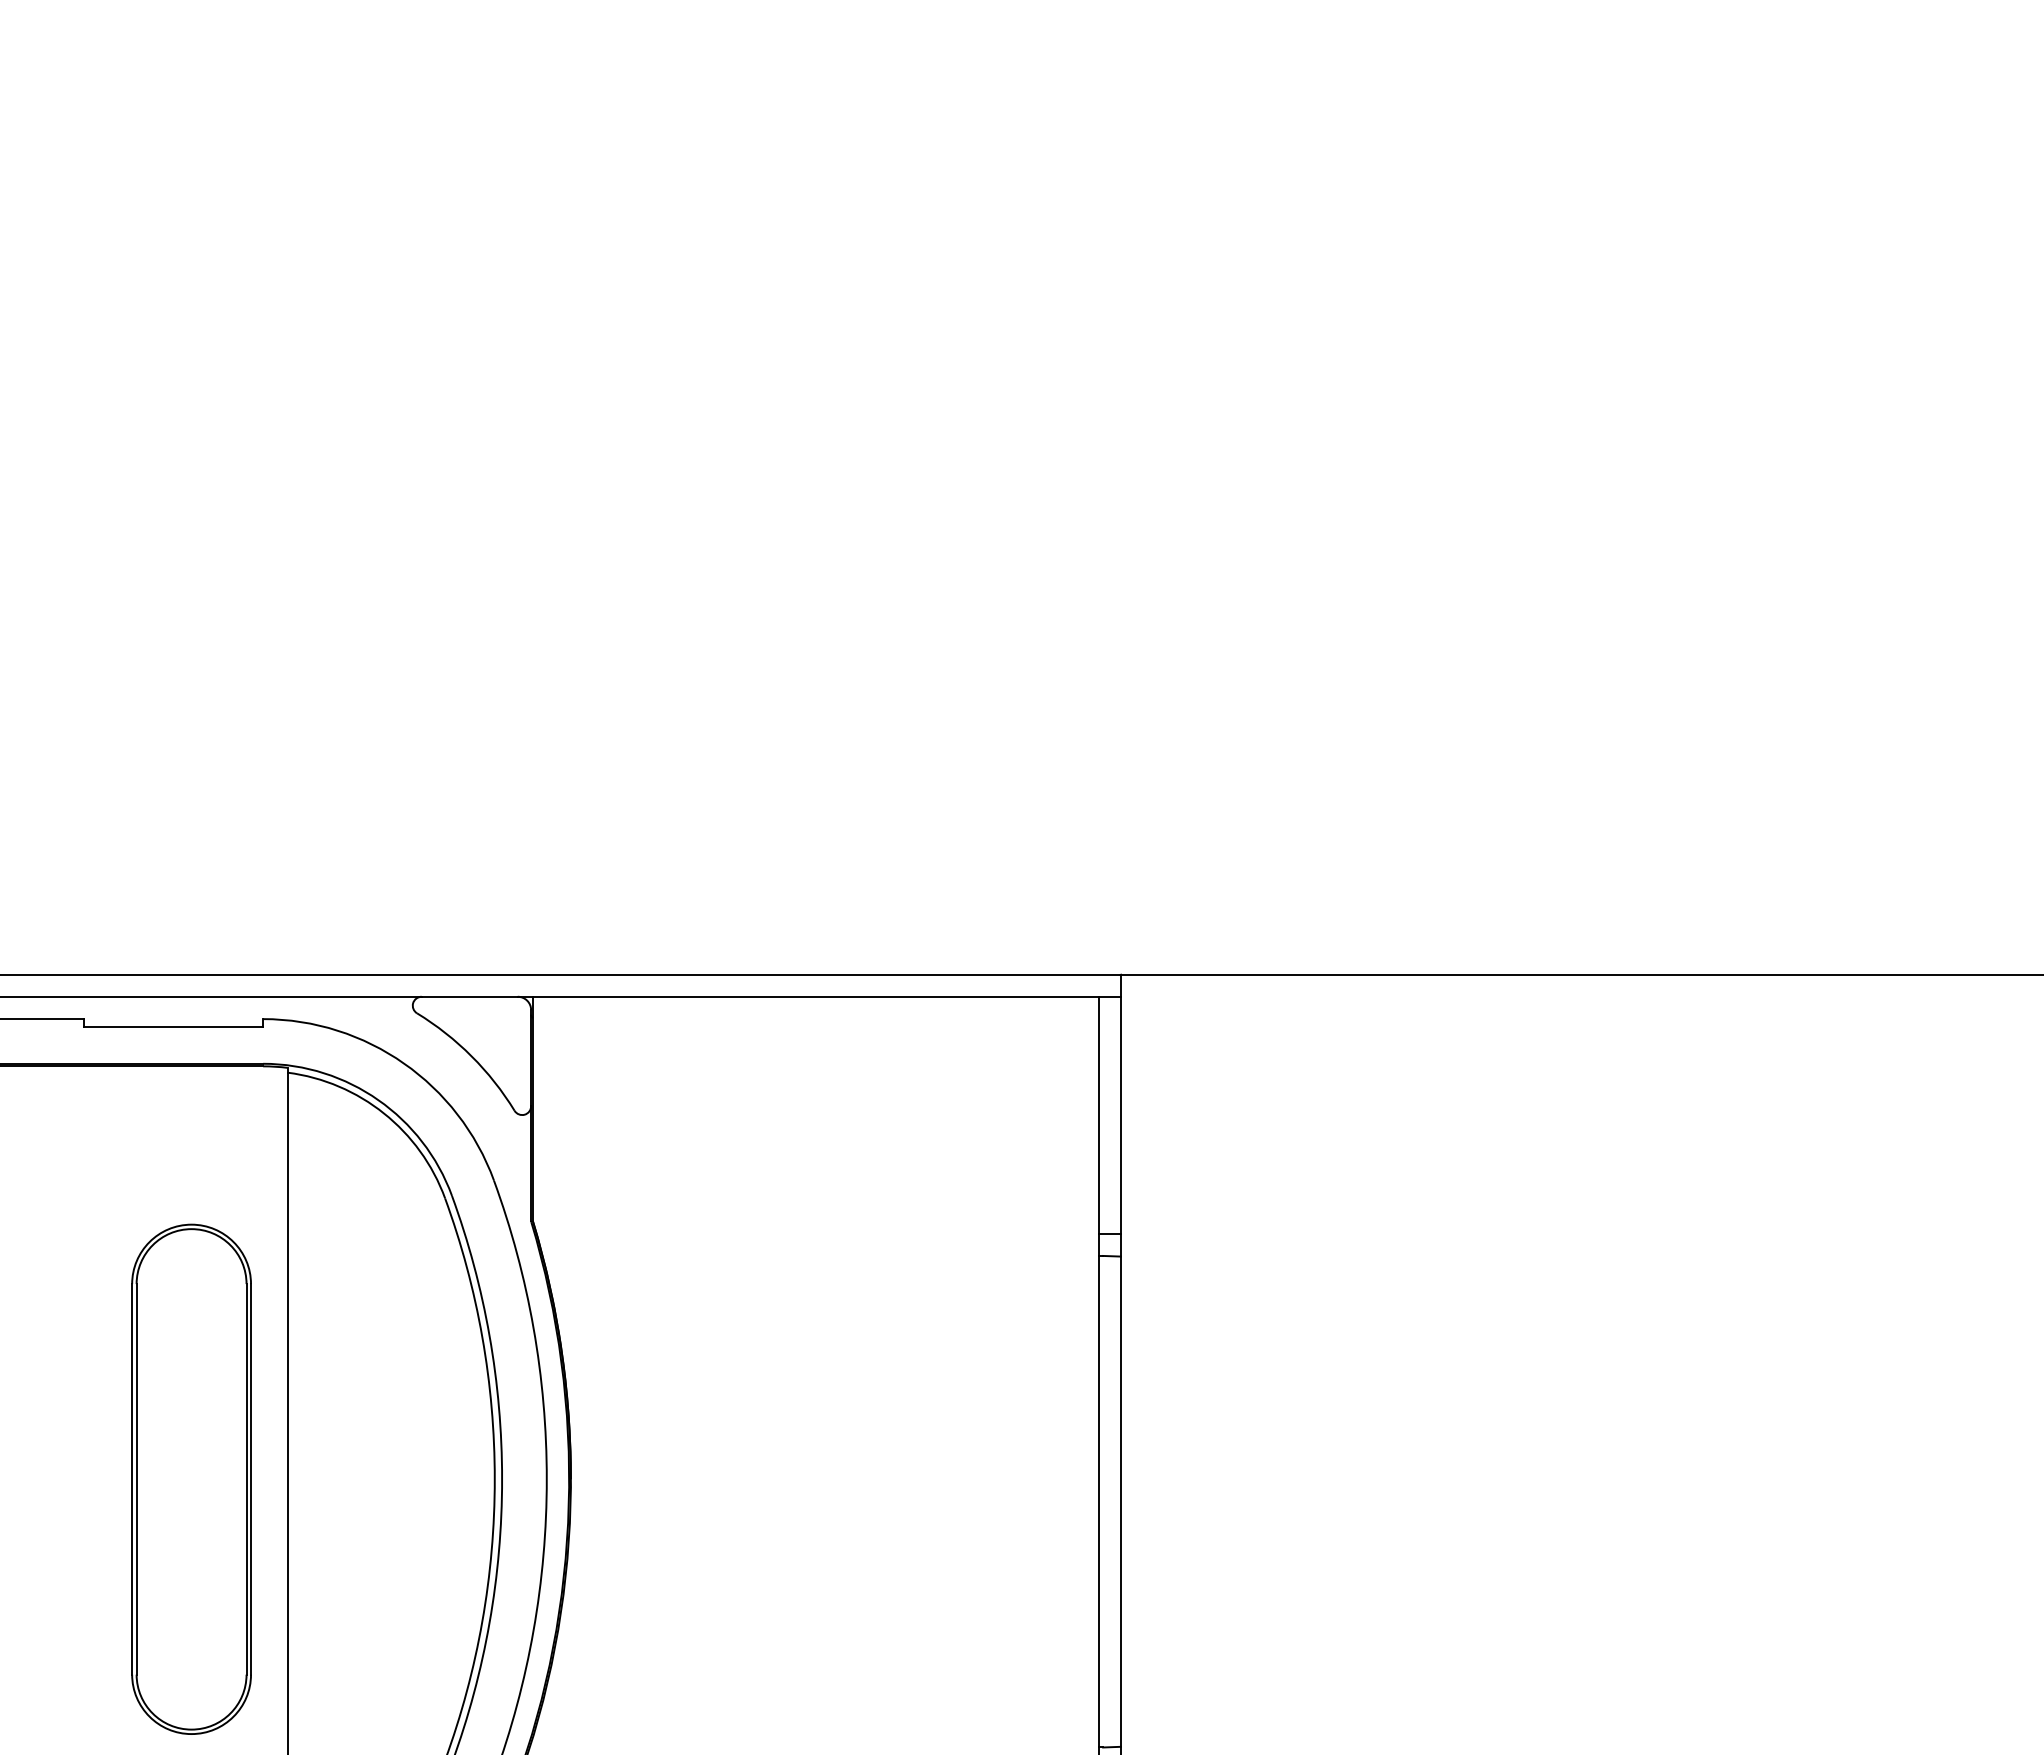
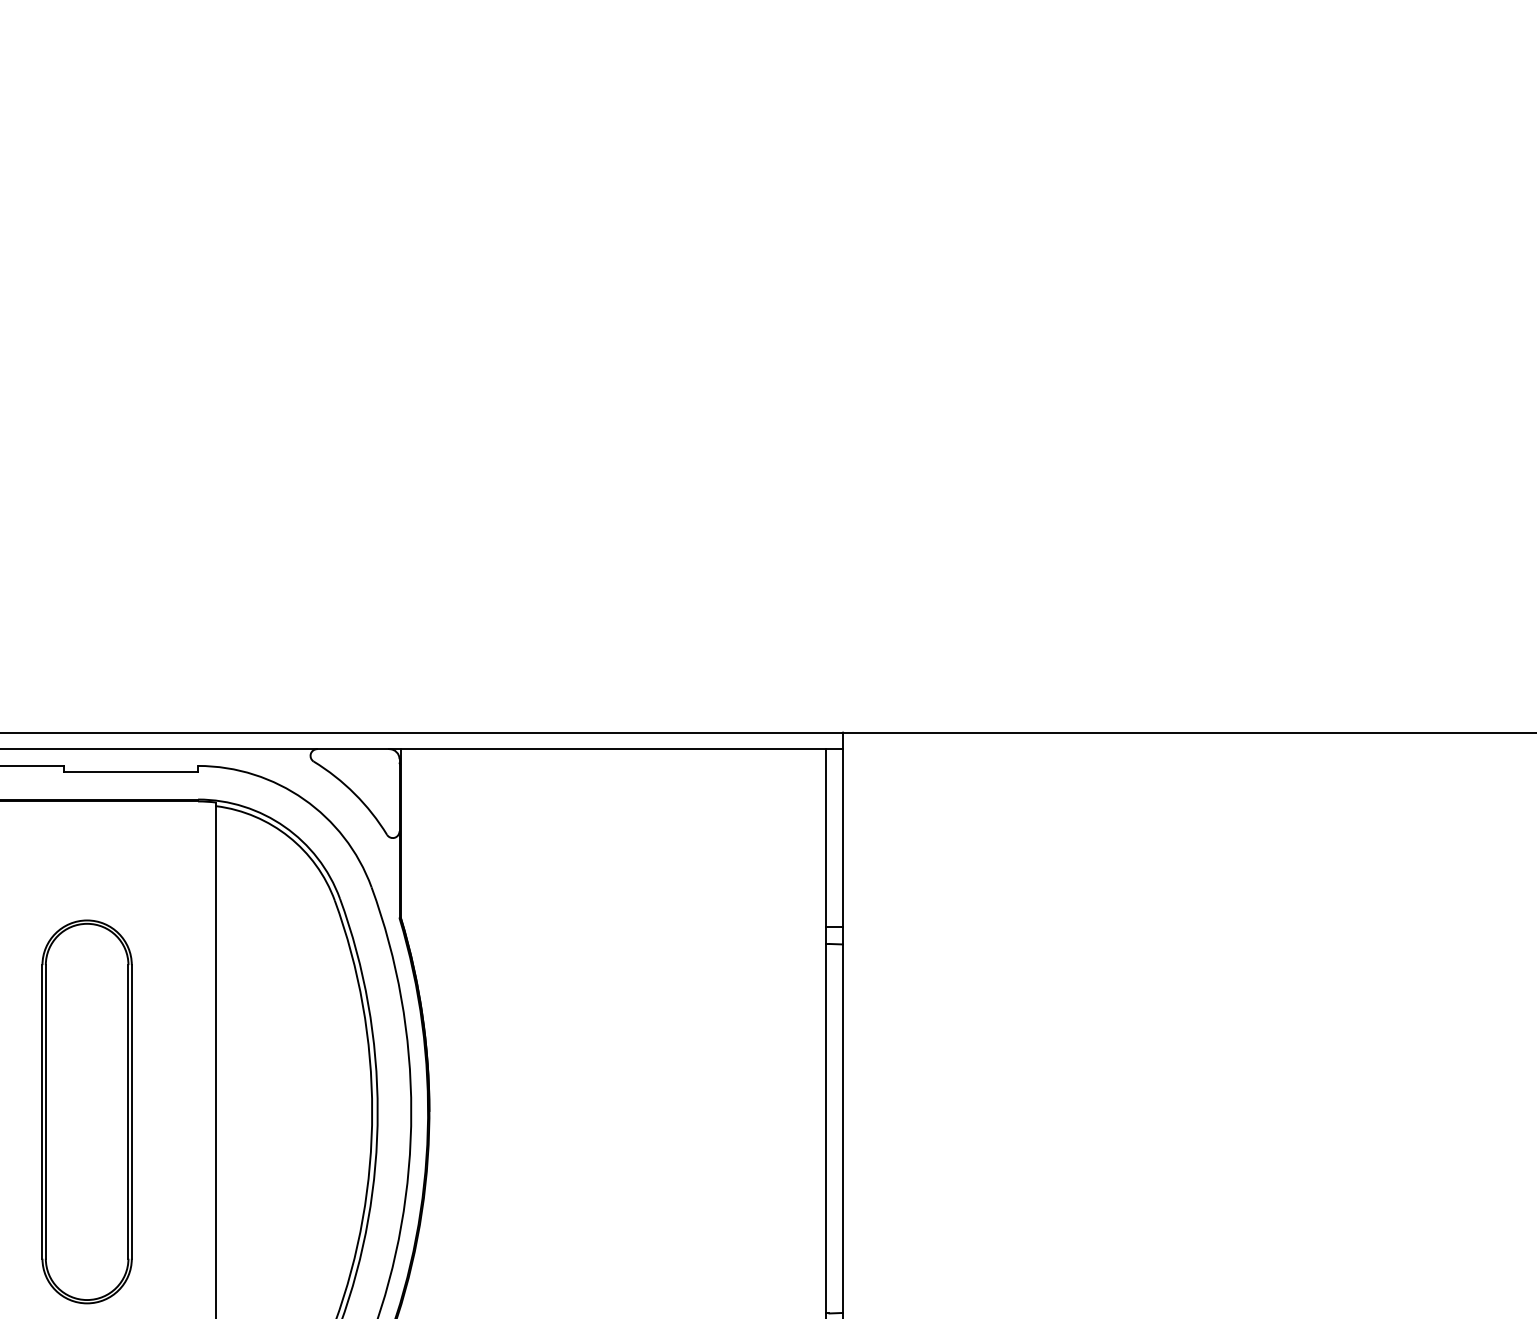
part: (191, 1478) -> (87, 1111), moved

